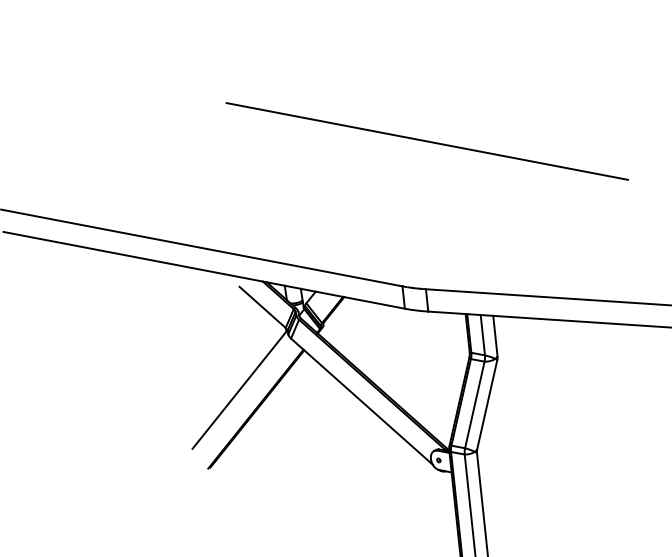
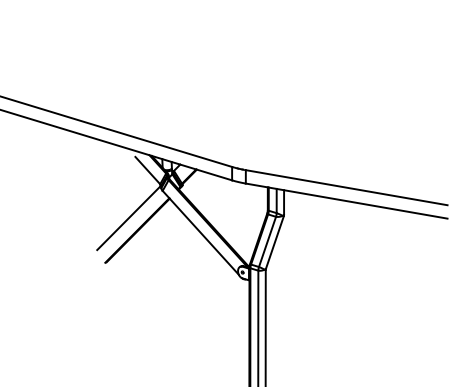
line: (426, 141) -> (255, 82), removed

